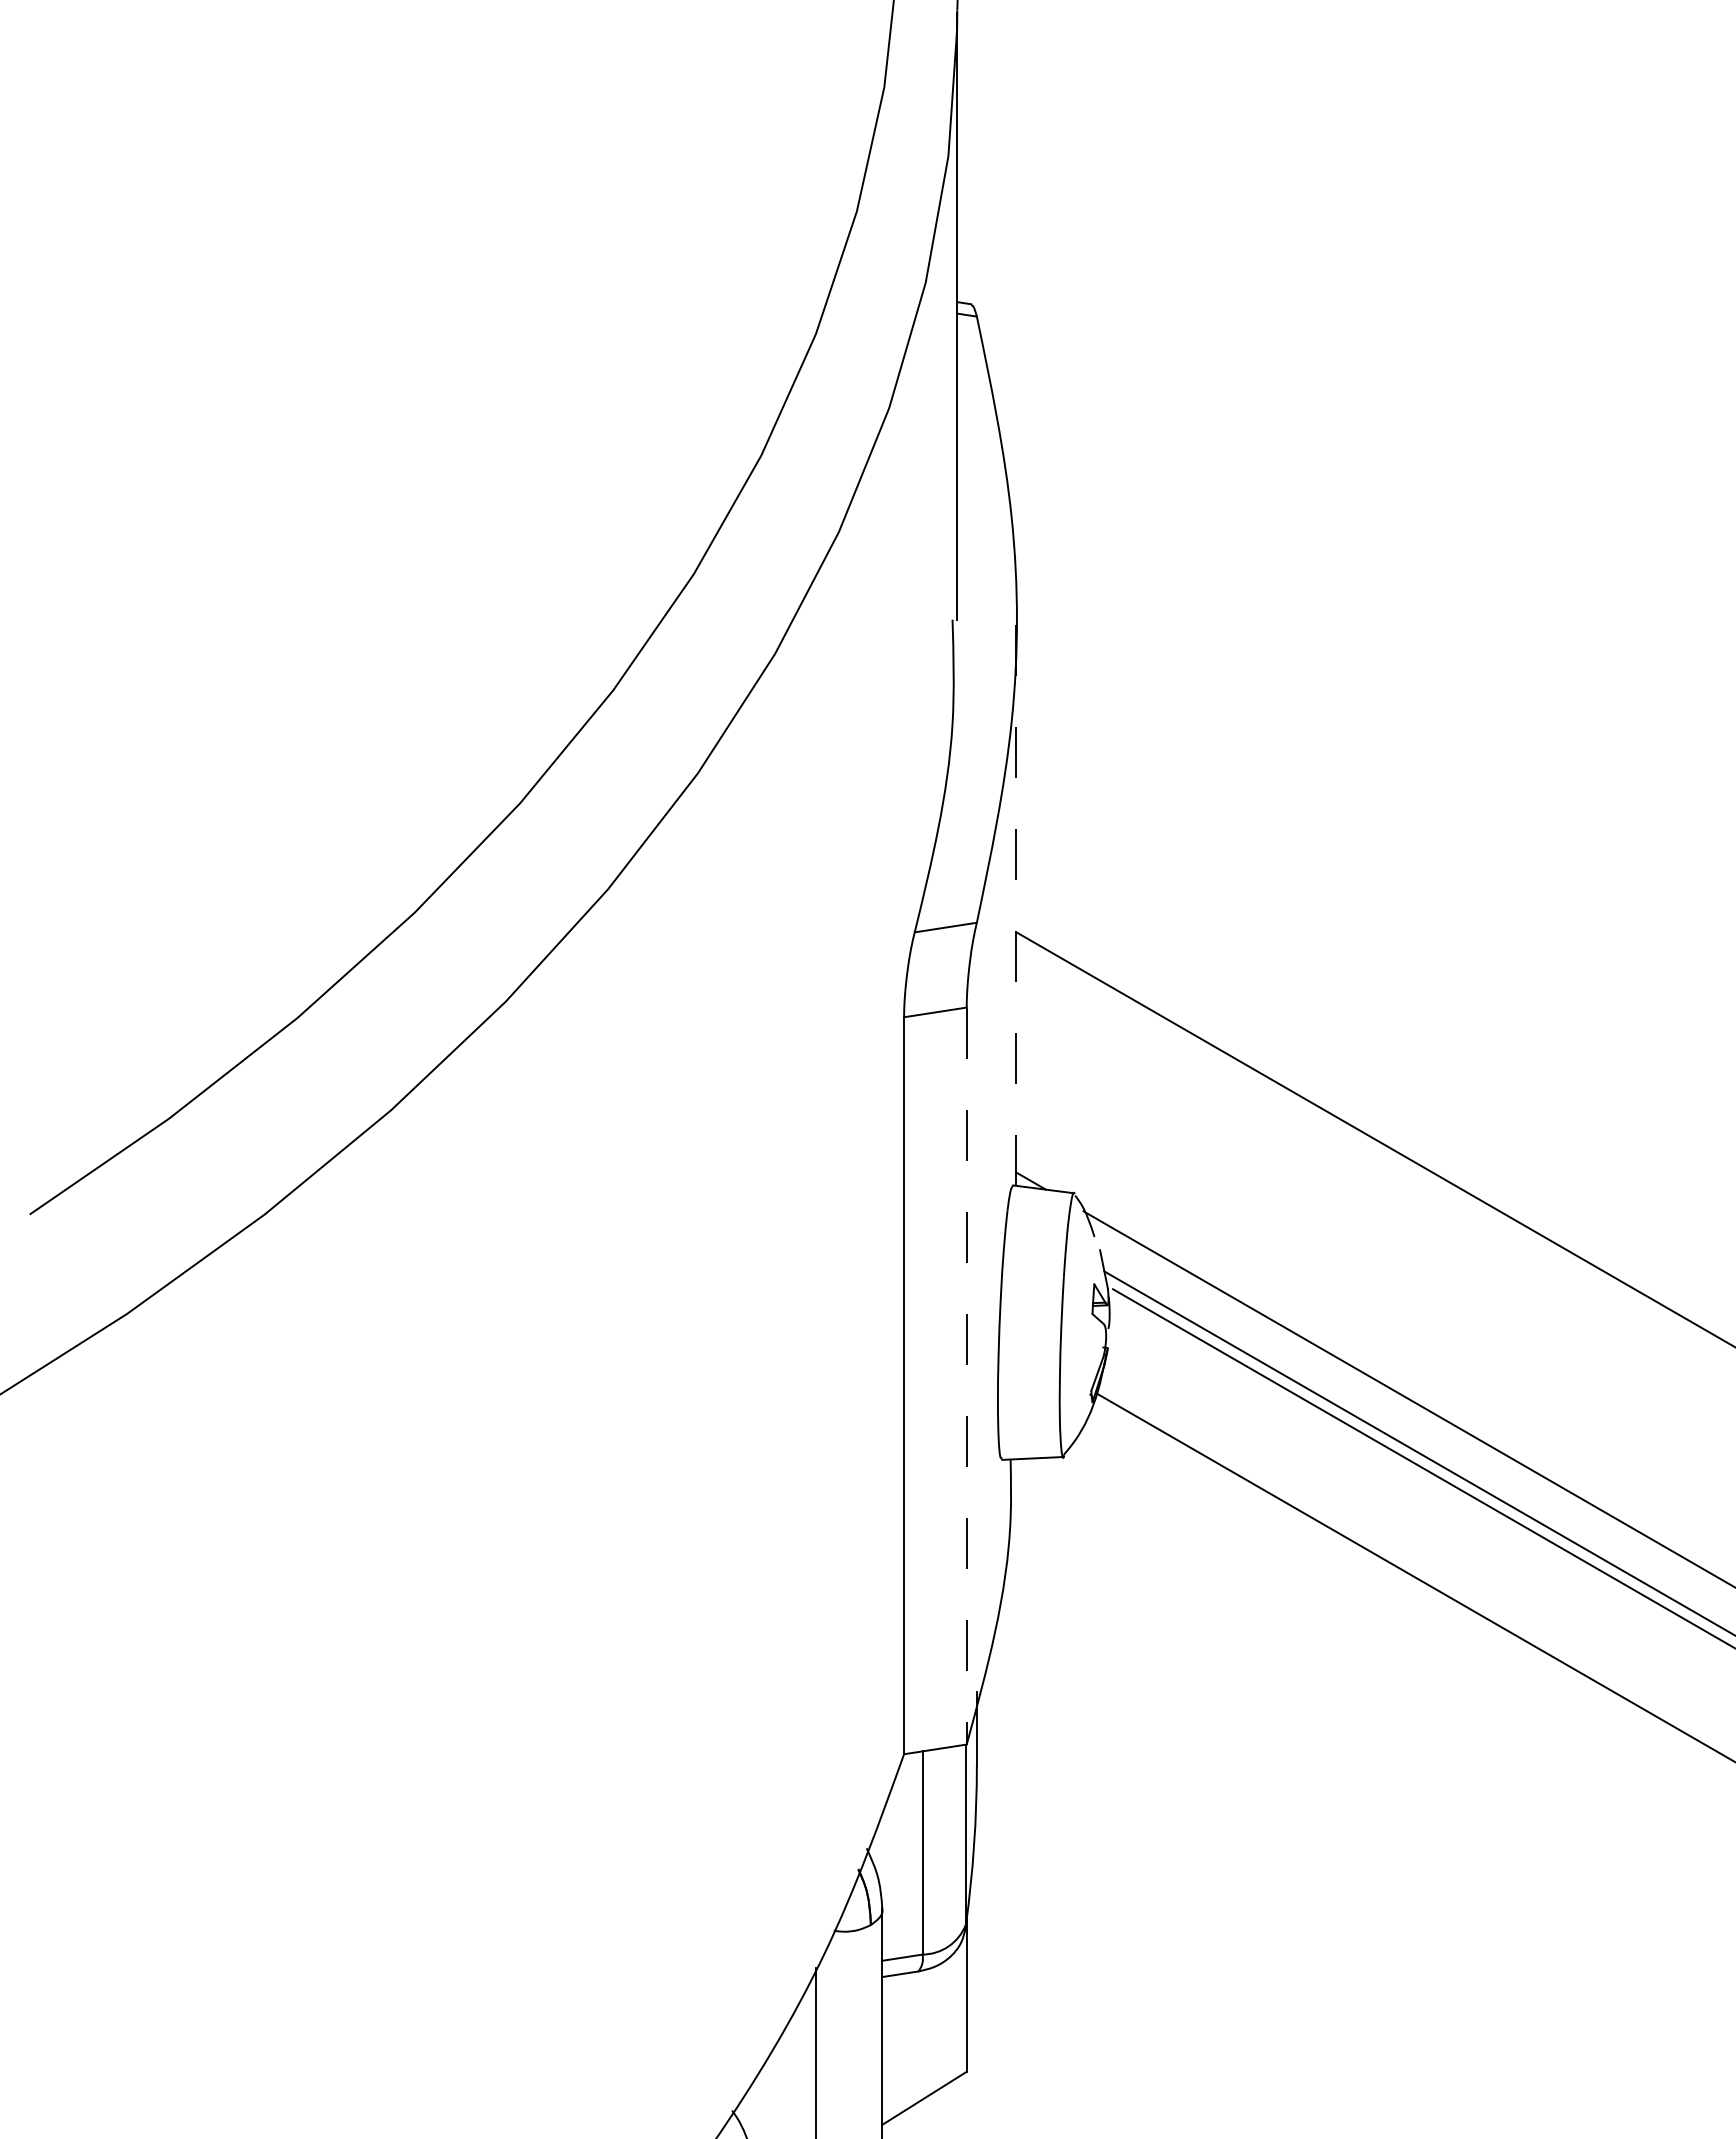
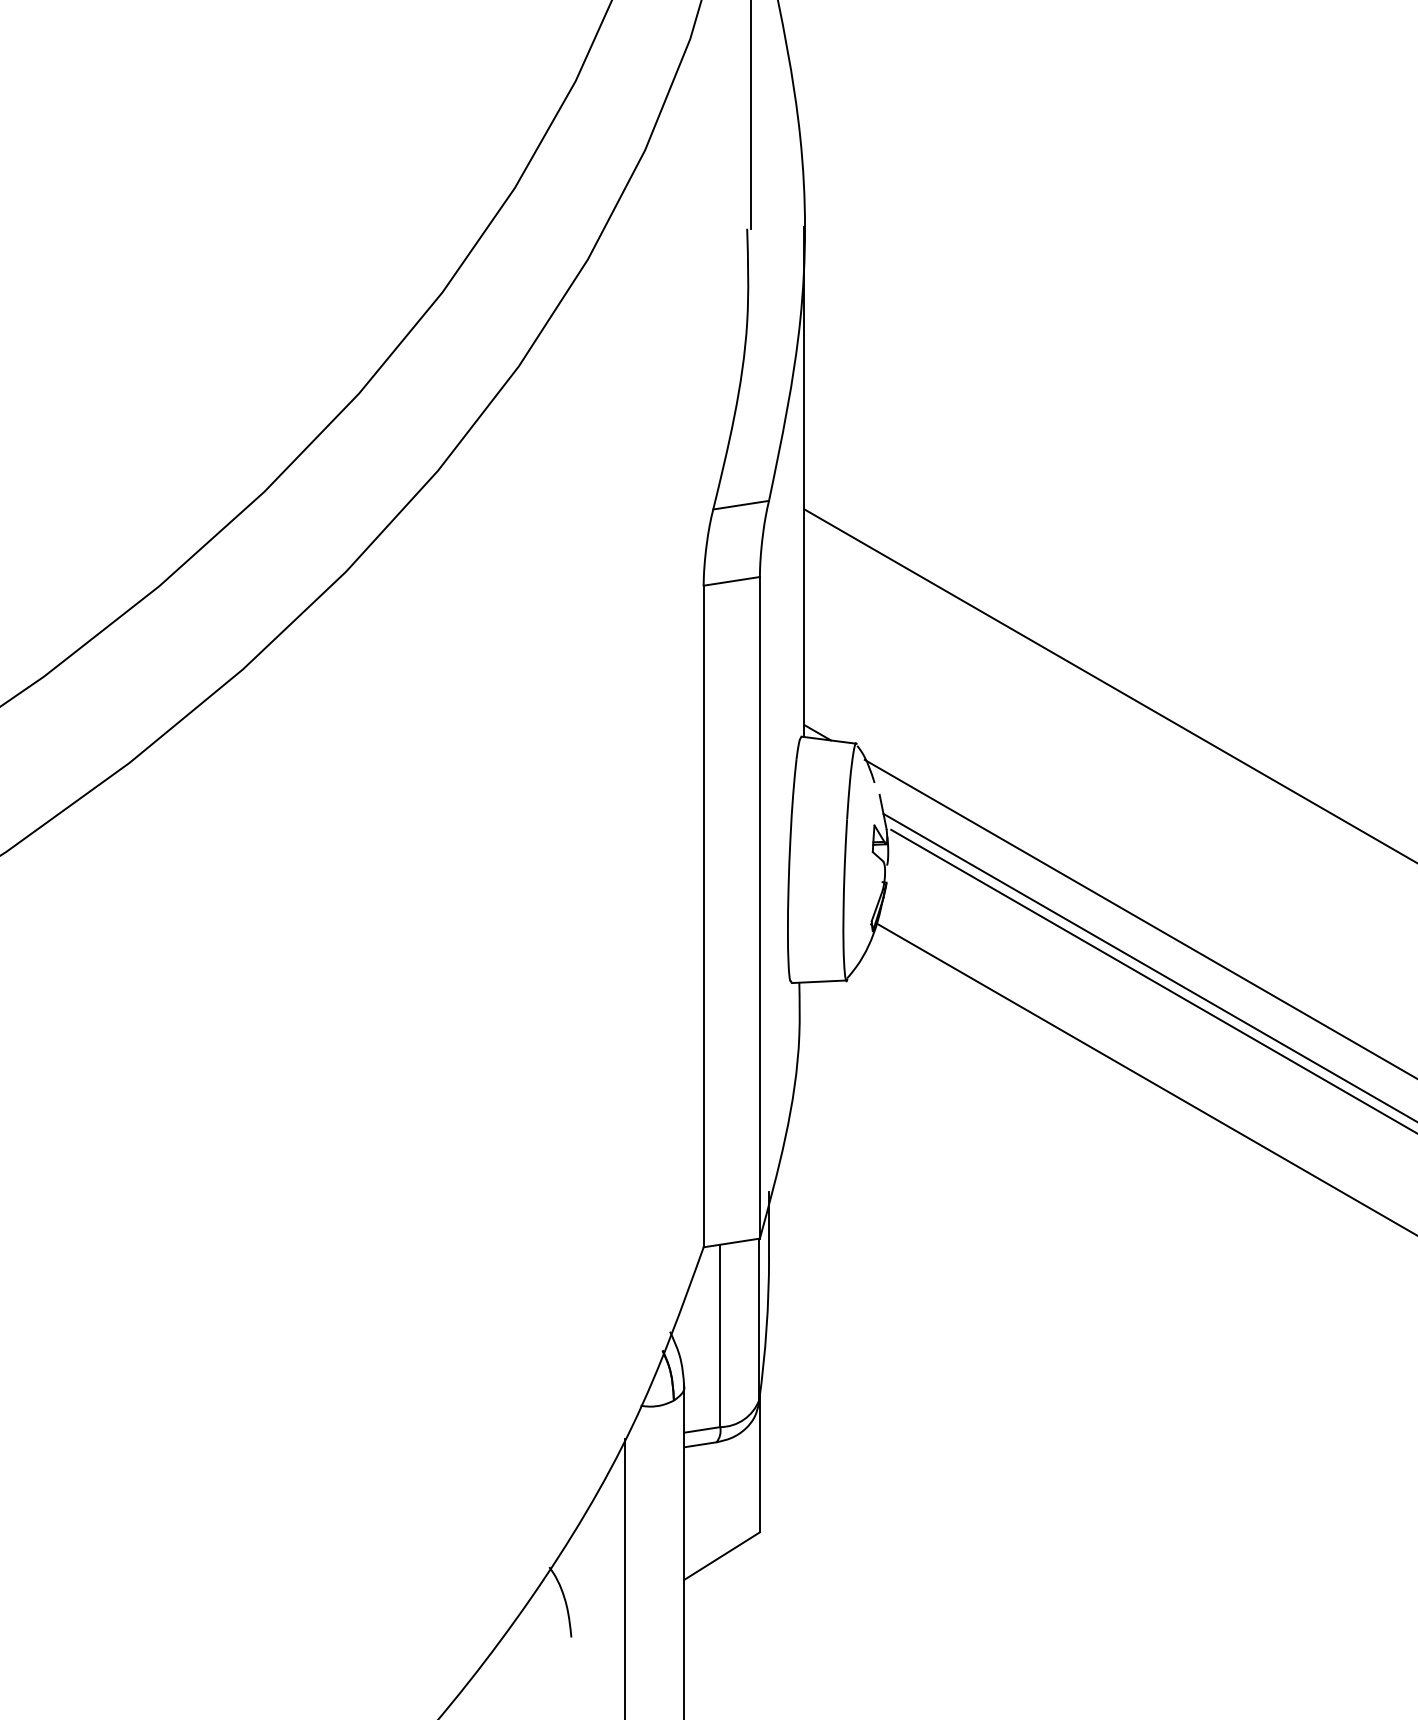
line: (1016, 901) -> (804, 481), dashed -> solid
line: (966, 1376) -> (759, 908), dashed -> solid

